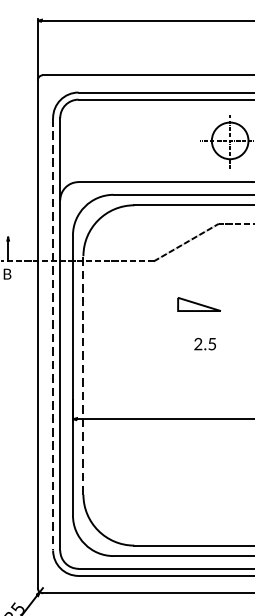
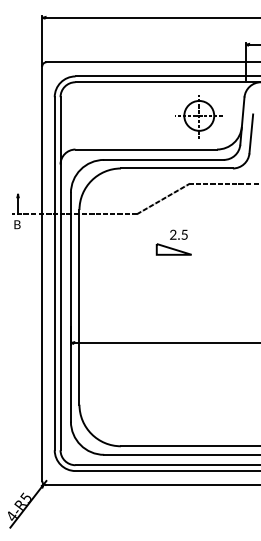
line: (52, 333) -> (54, 273), dashed -> solid
text: (204, 343) -> (178, 234), moved
line: (83, 374) -> (79, 306), dashed -> solid

